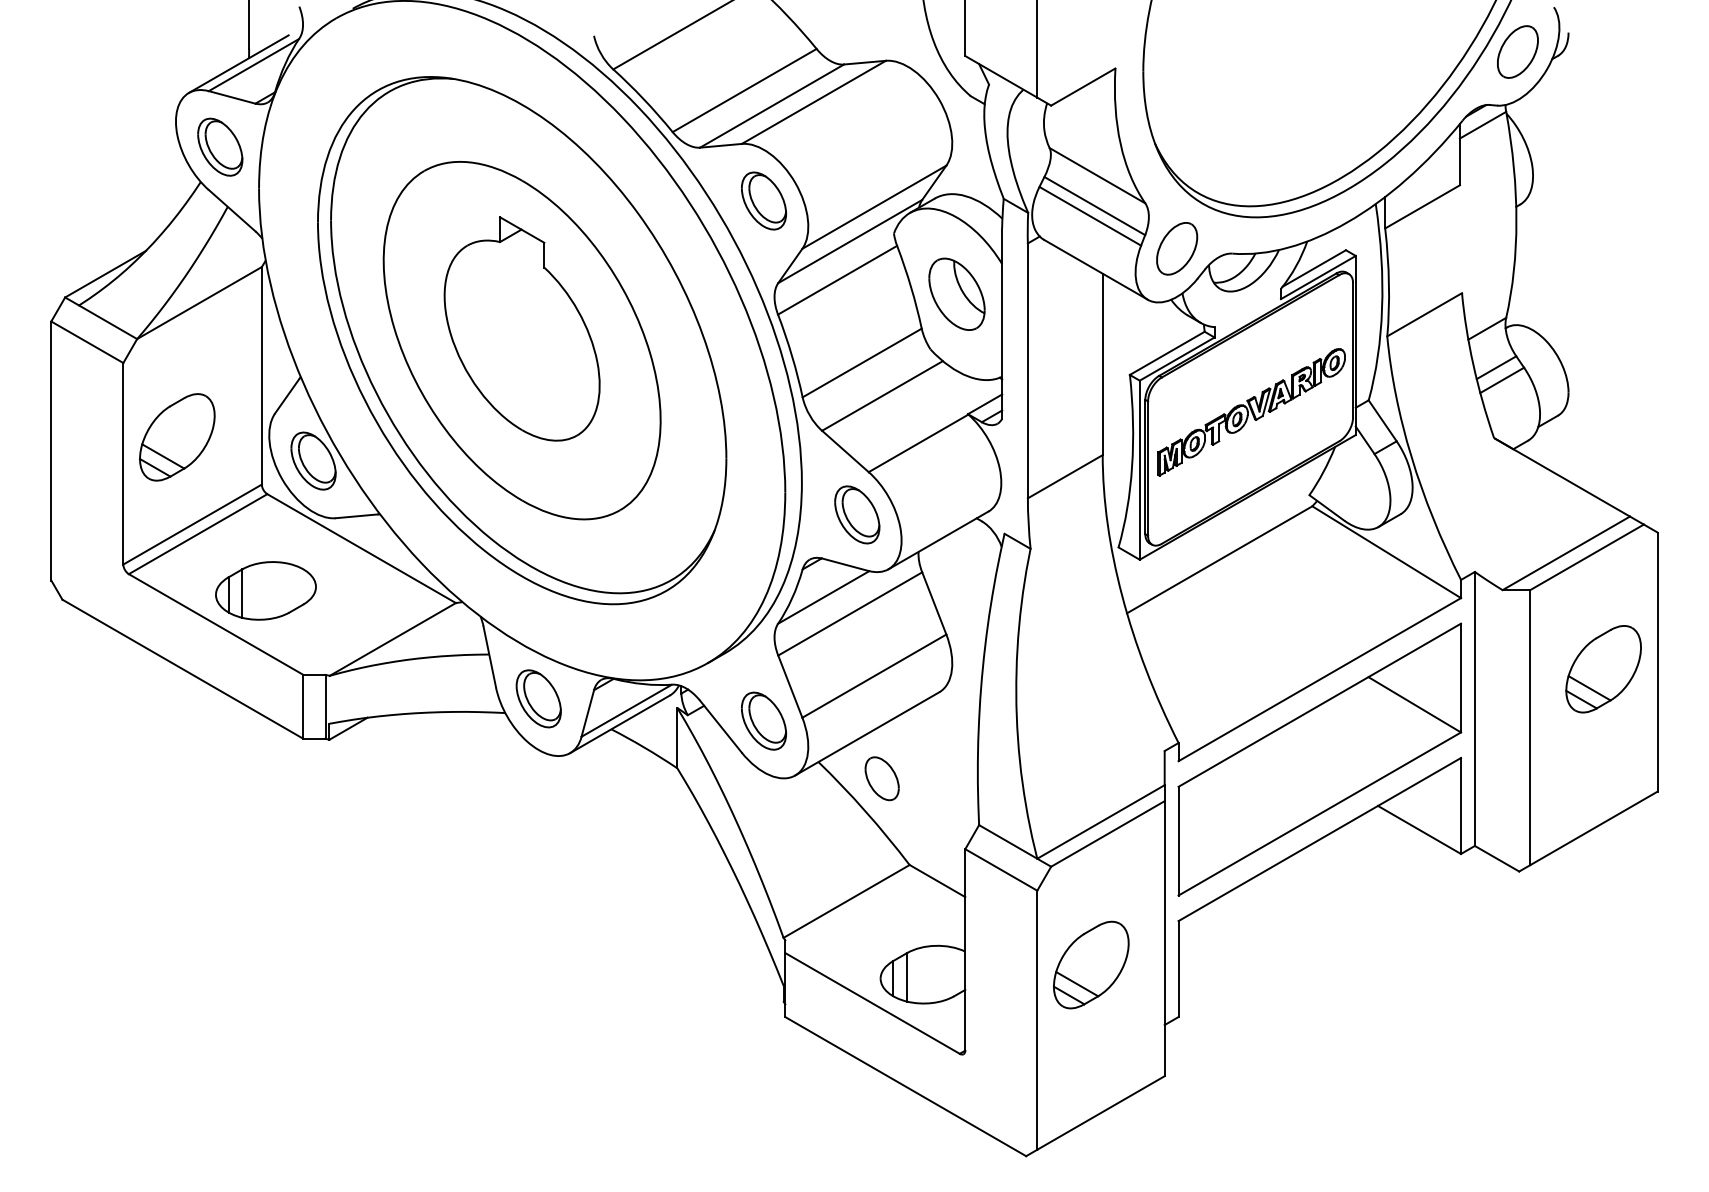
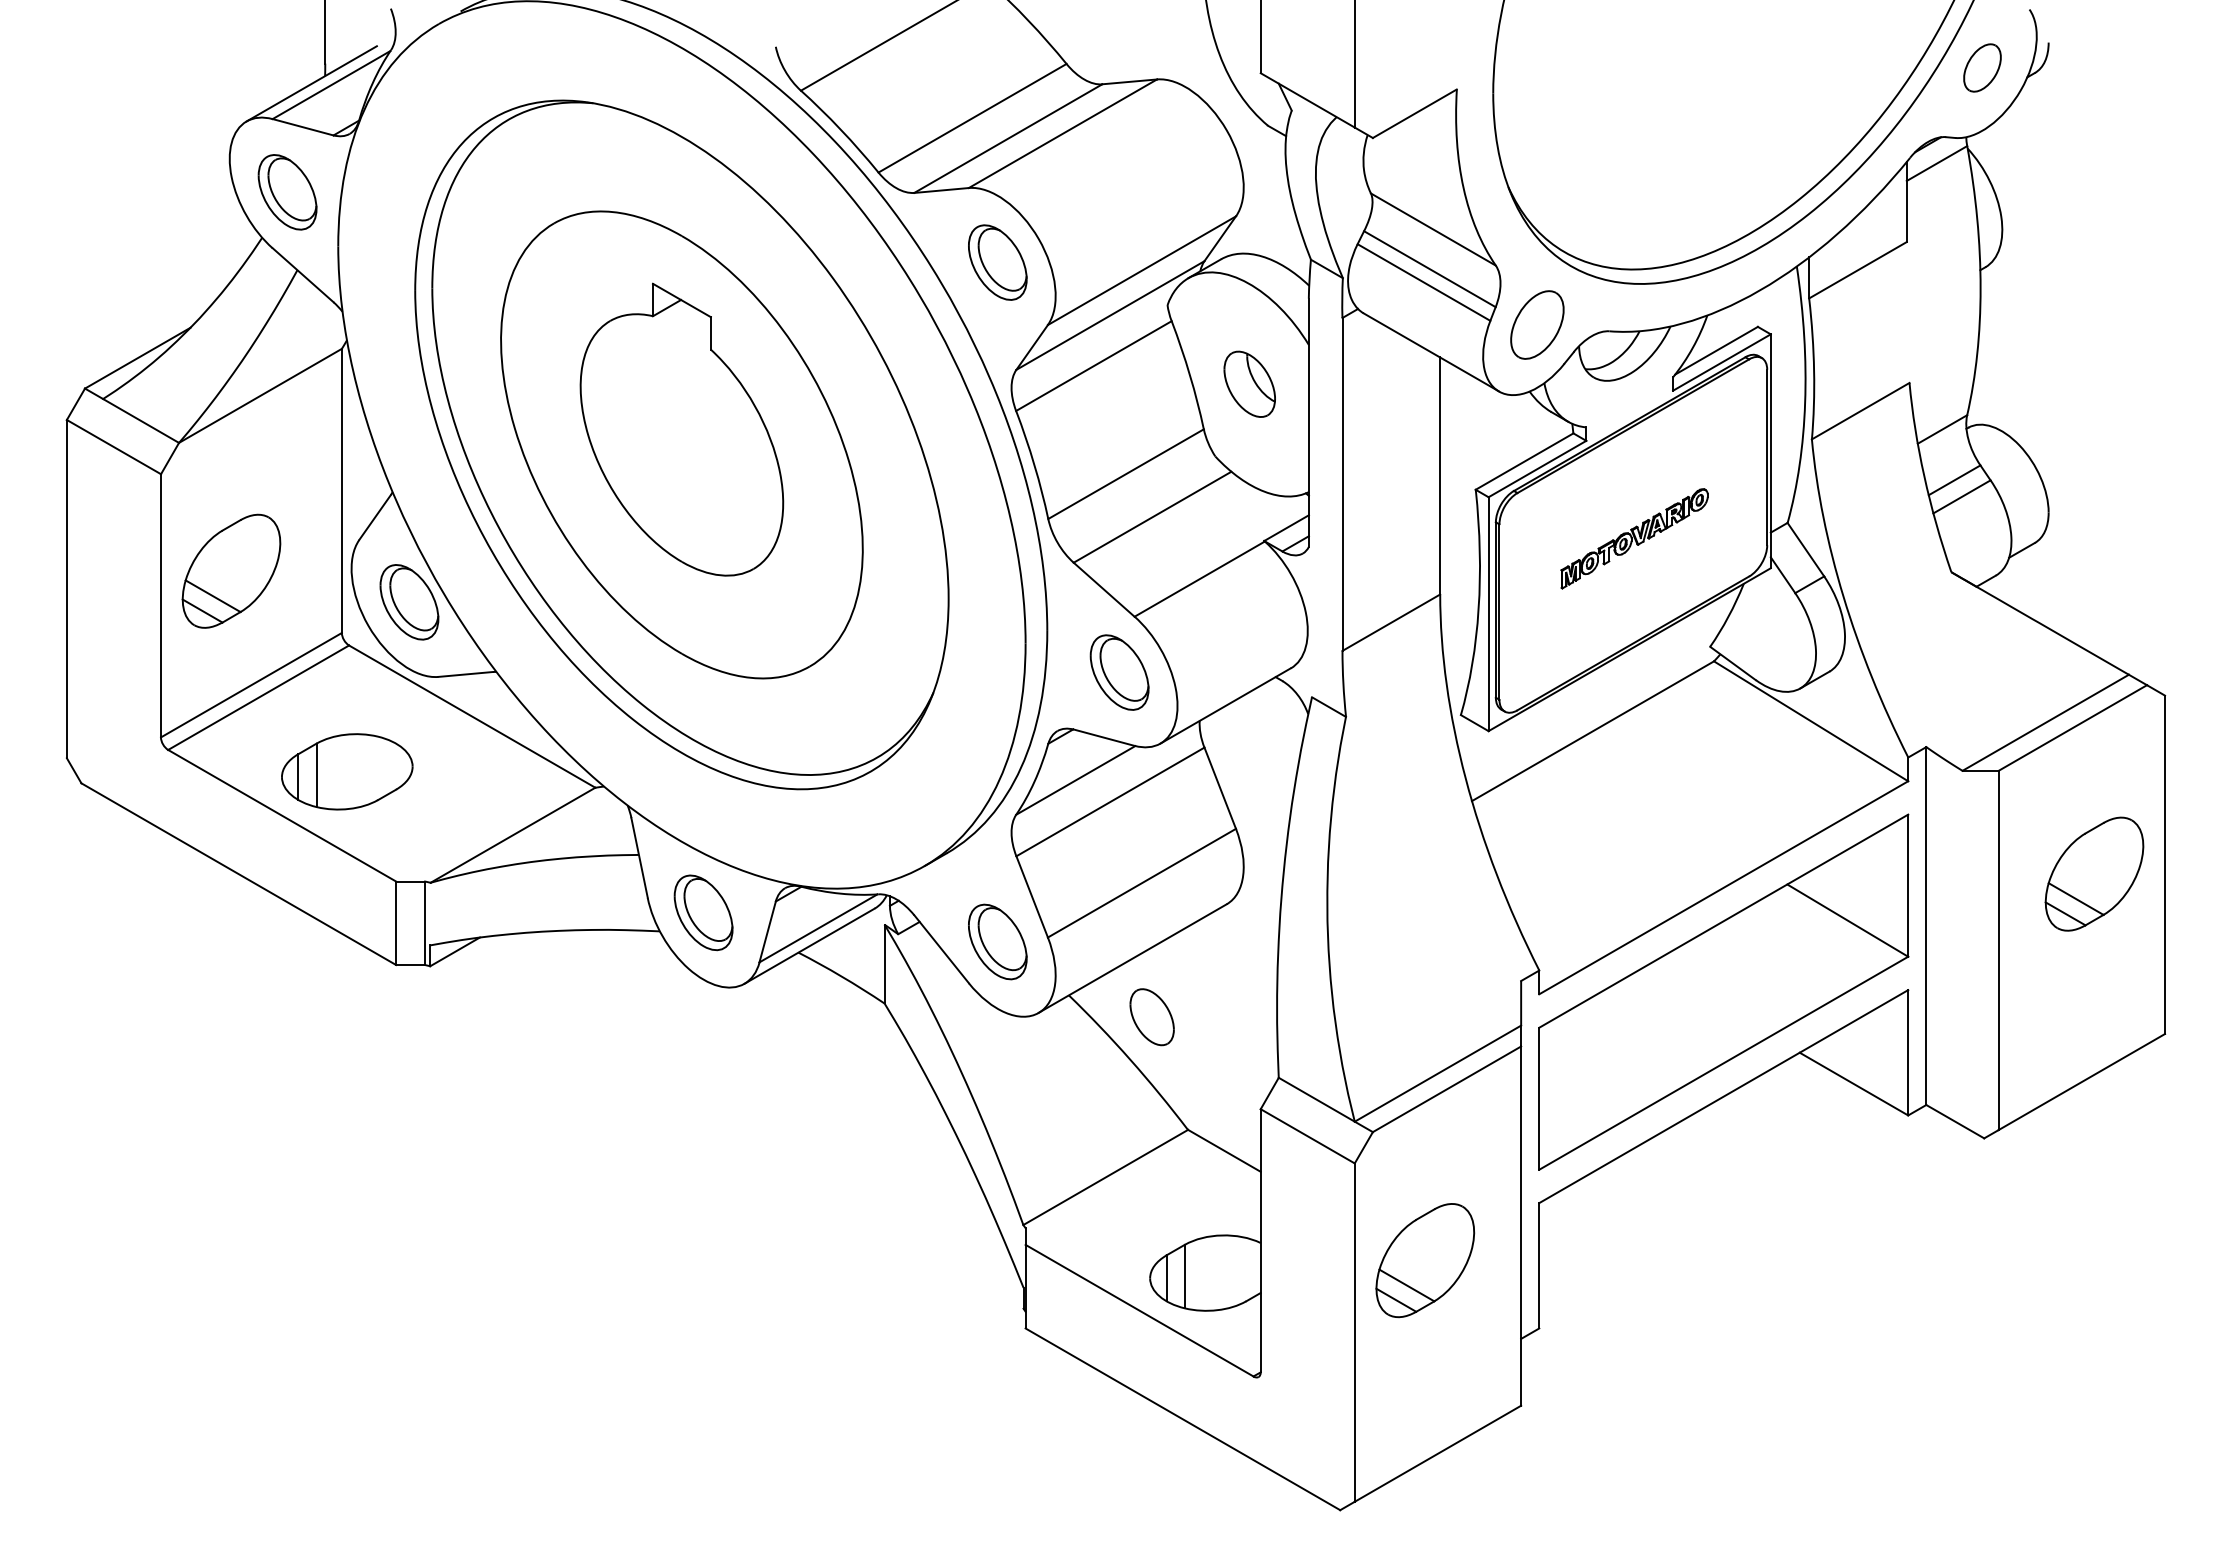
part: (1517, 51) -> (1982, 67), size x0.7
part: (956, 293) -> (1249, 383), size x0.7
part: (1251, 412) -> (1634, 538), size x0.6

